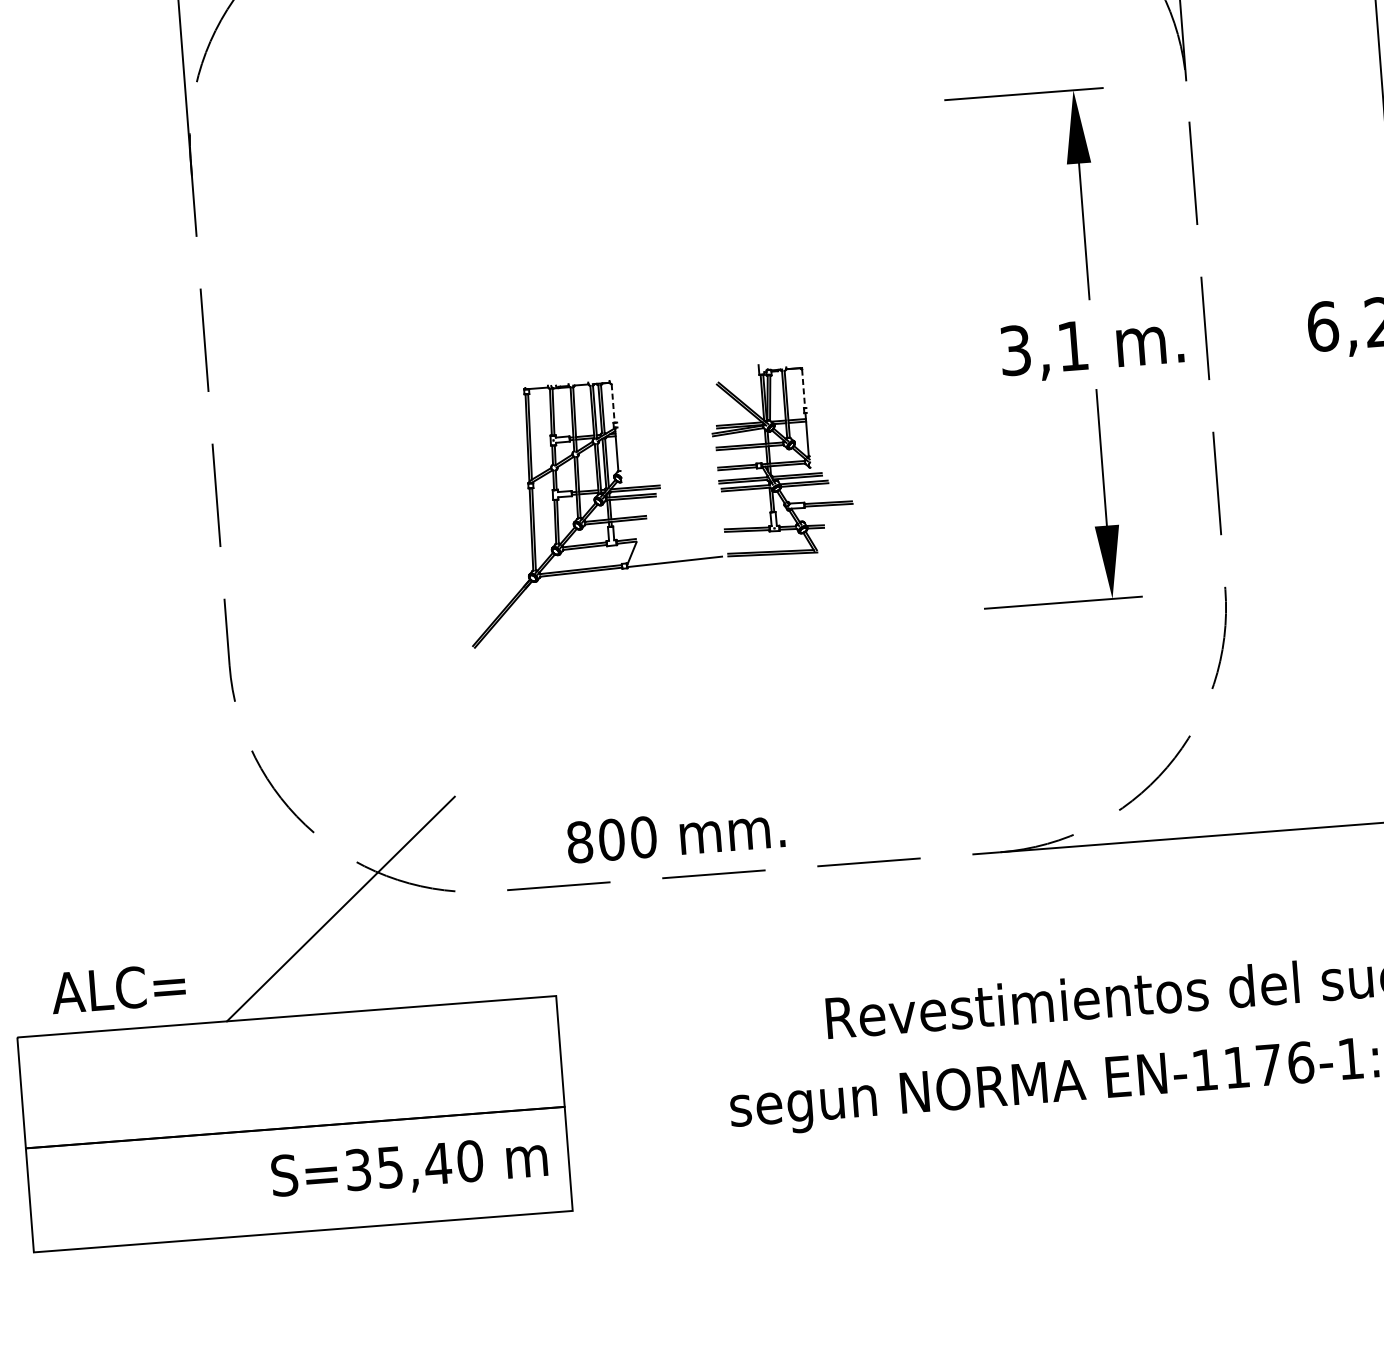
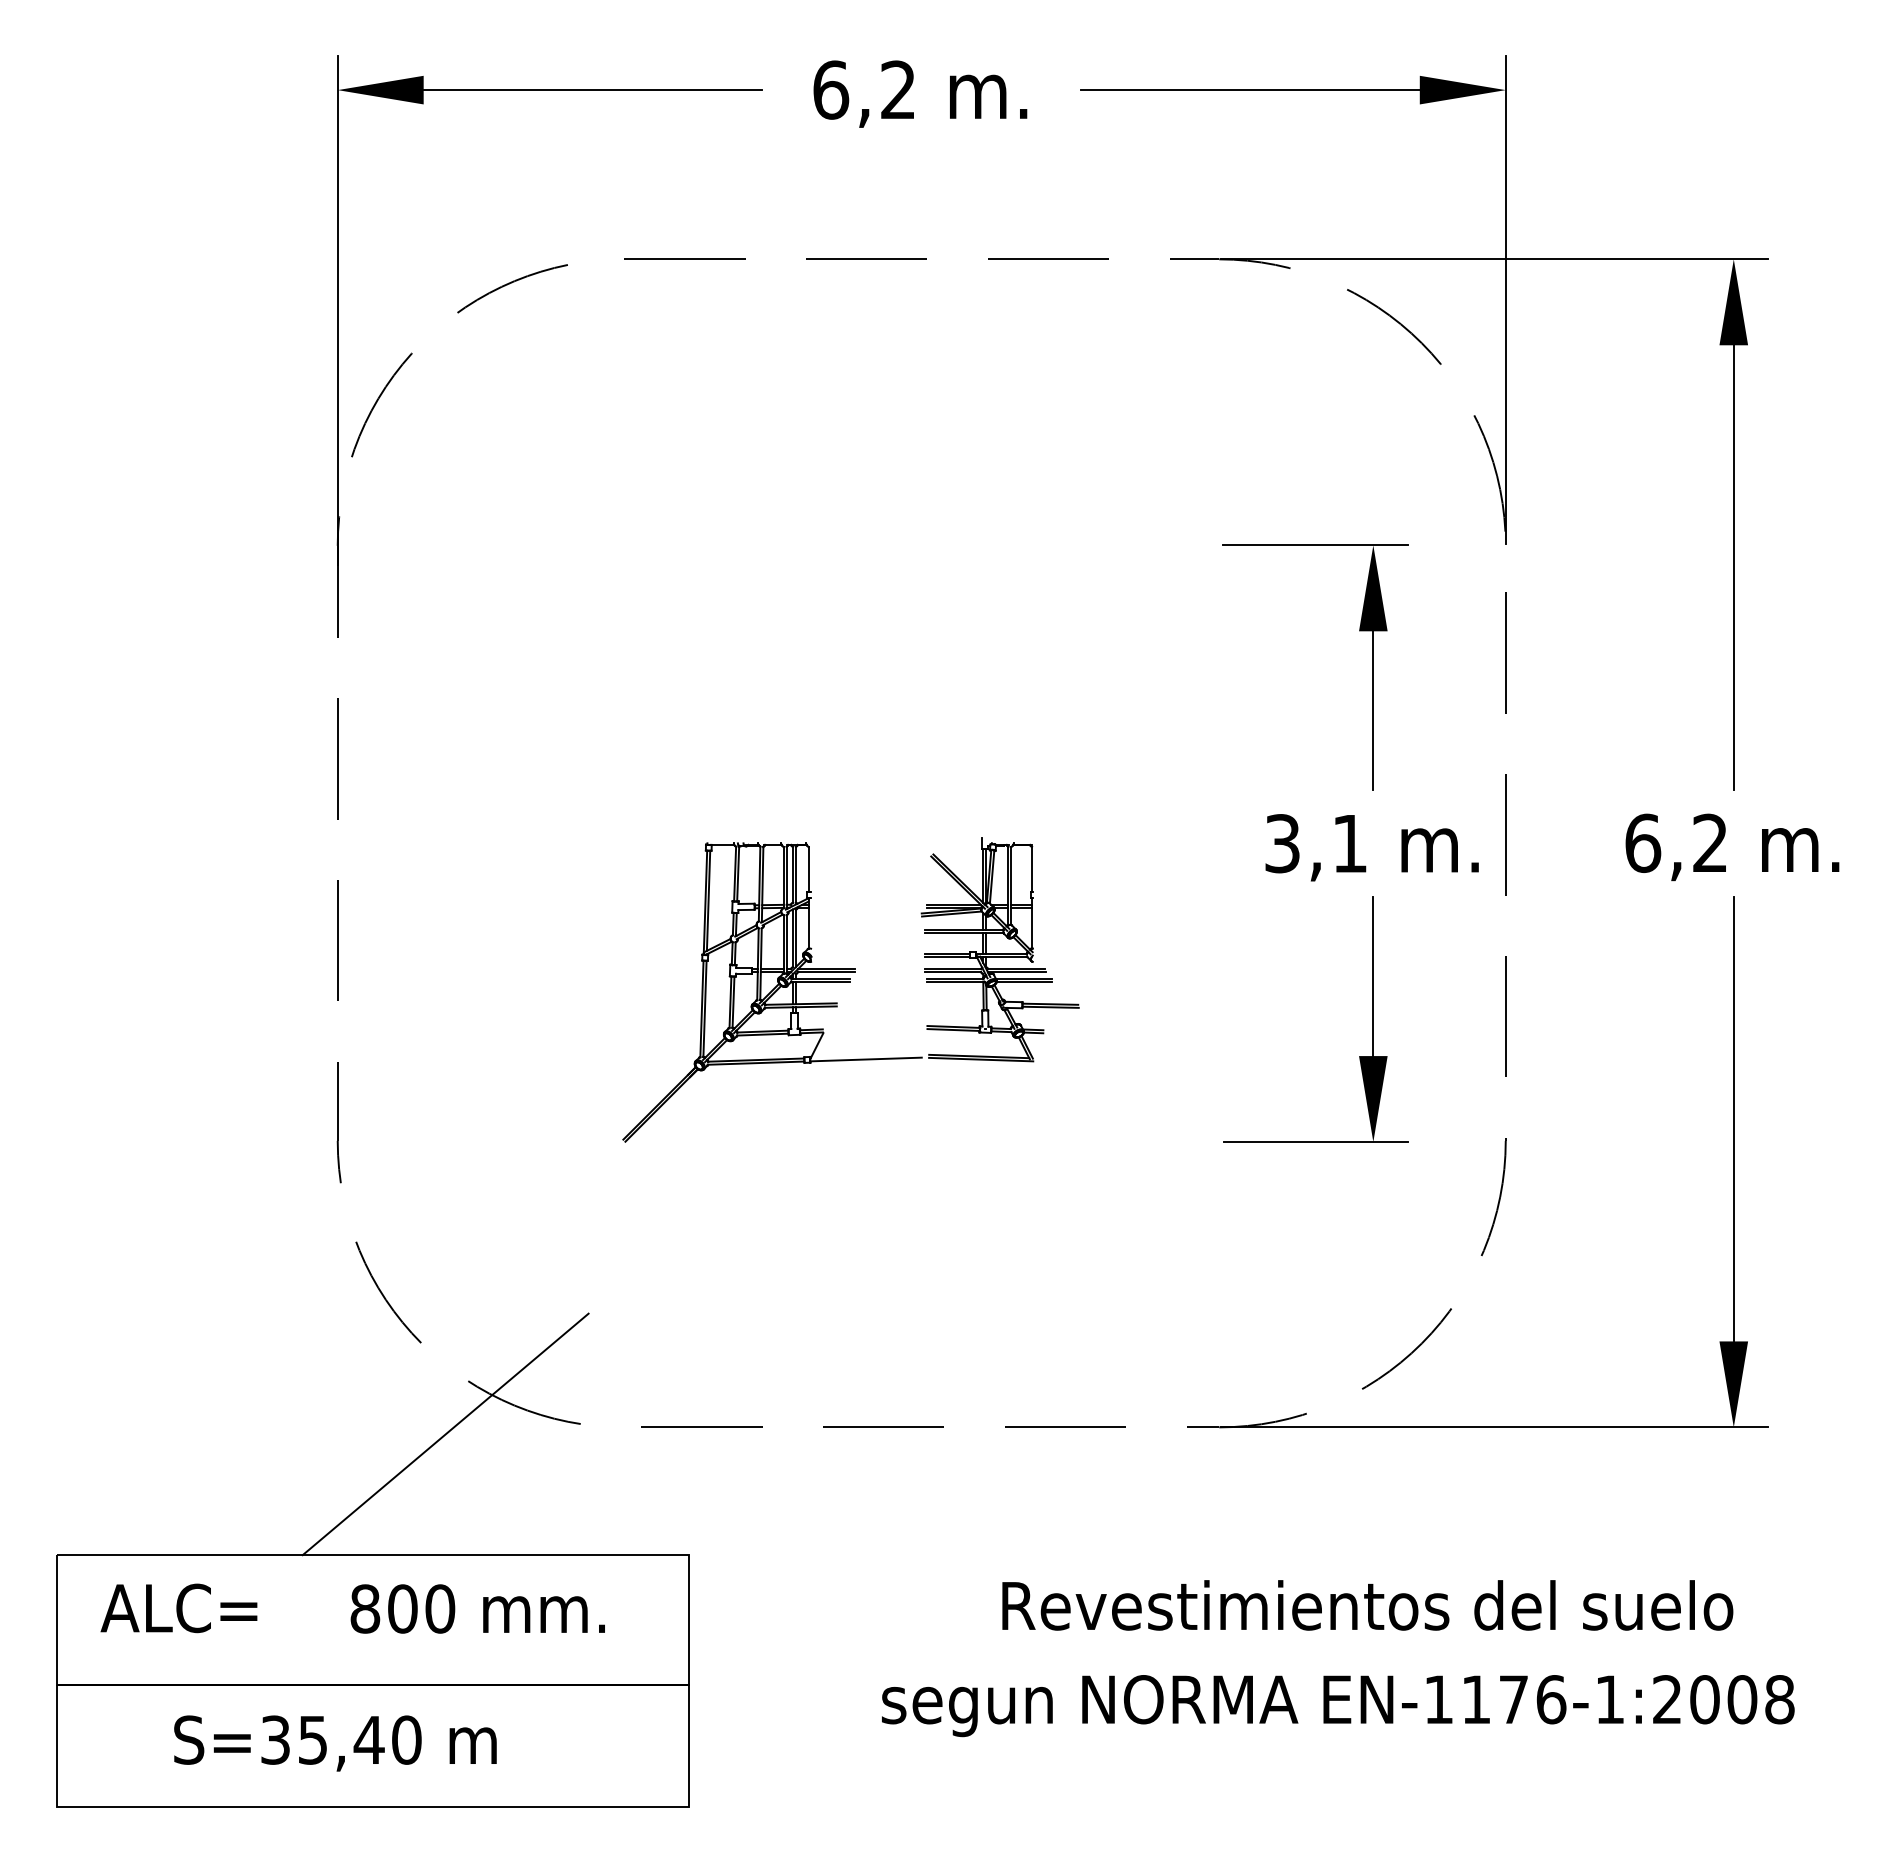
line: (803, 389) -> (1031, 869), dashed -> solid
line: (613, 403) -> (808, 869), dashed -> solid
text: (675, 834) -> (477, 1608), moved
text: (117, 988) -> (178, 1608), moved
text: (409, 1168) -> (335, 1743), moved

